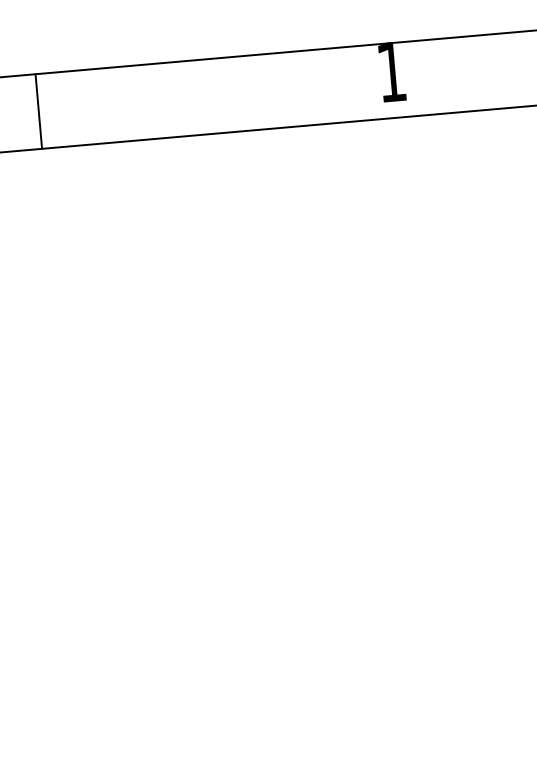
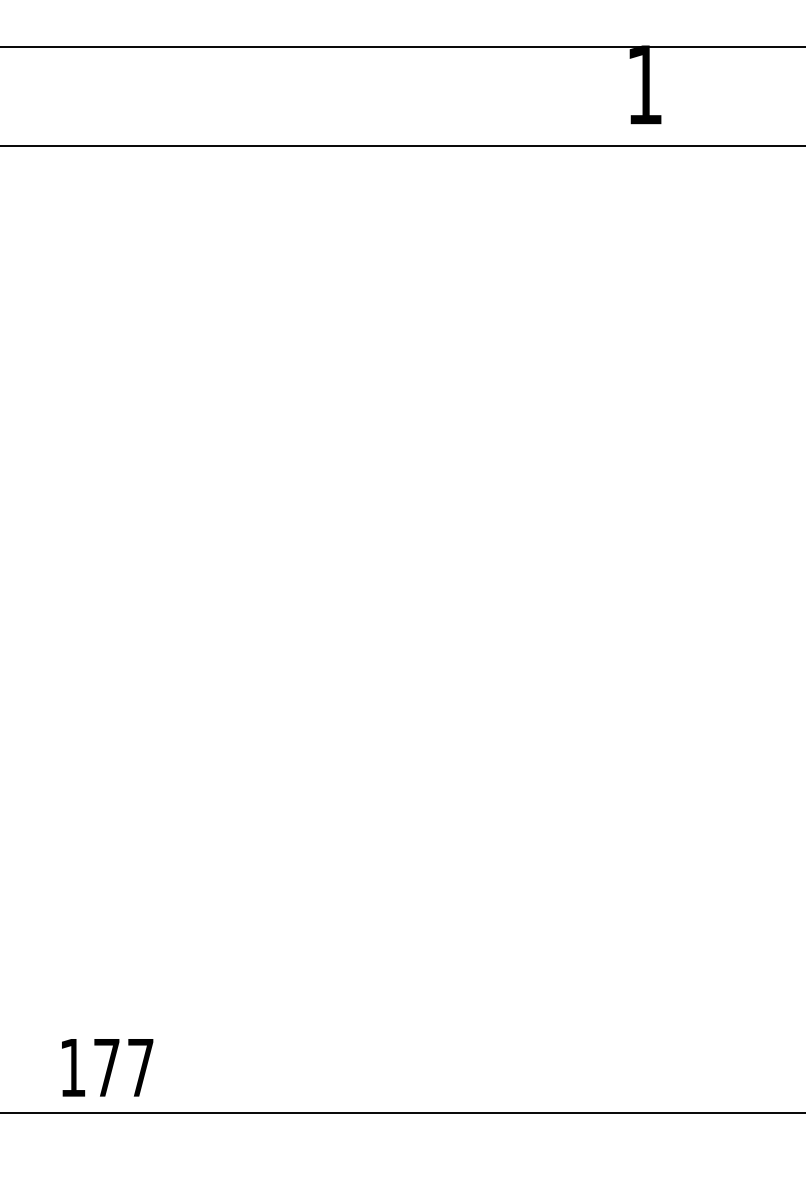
line: (38, 110) -> (175, 95), removed

